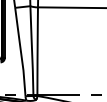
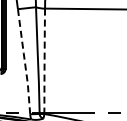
line: (20, 51) -> (24, 61), solid -> dashed
line: (37, 52) -> (44, 62), solid -> dashed

